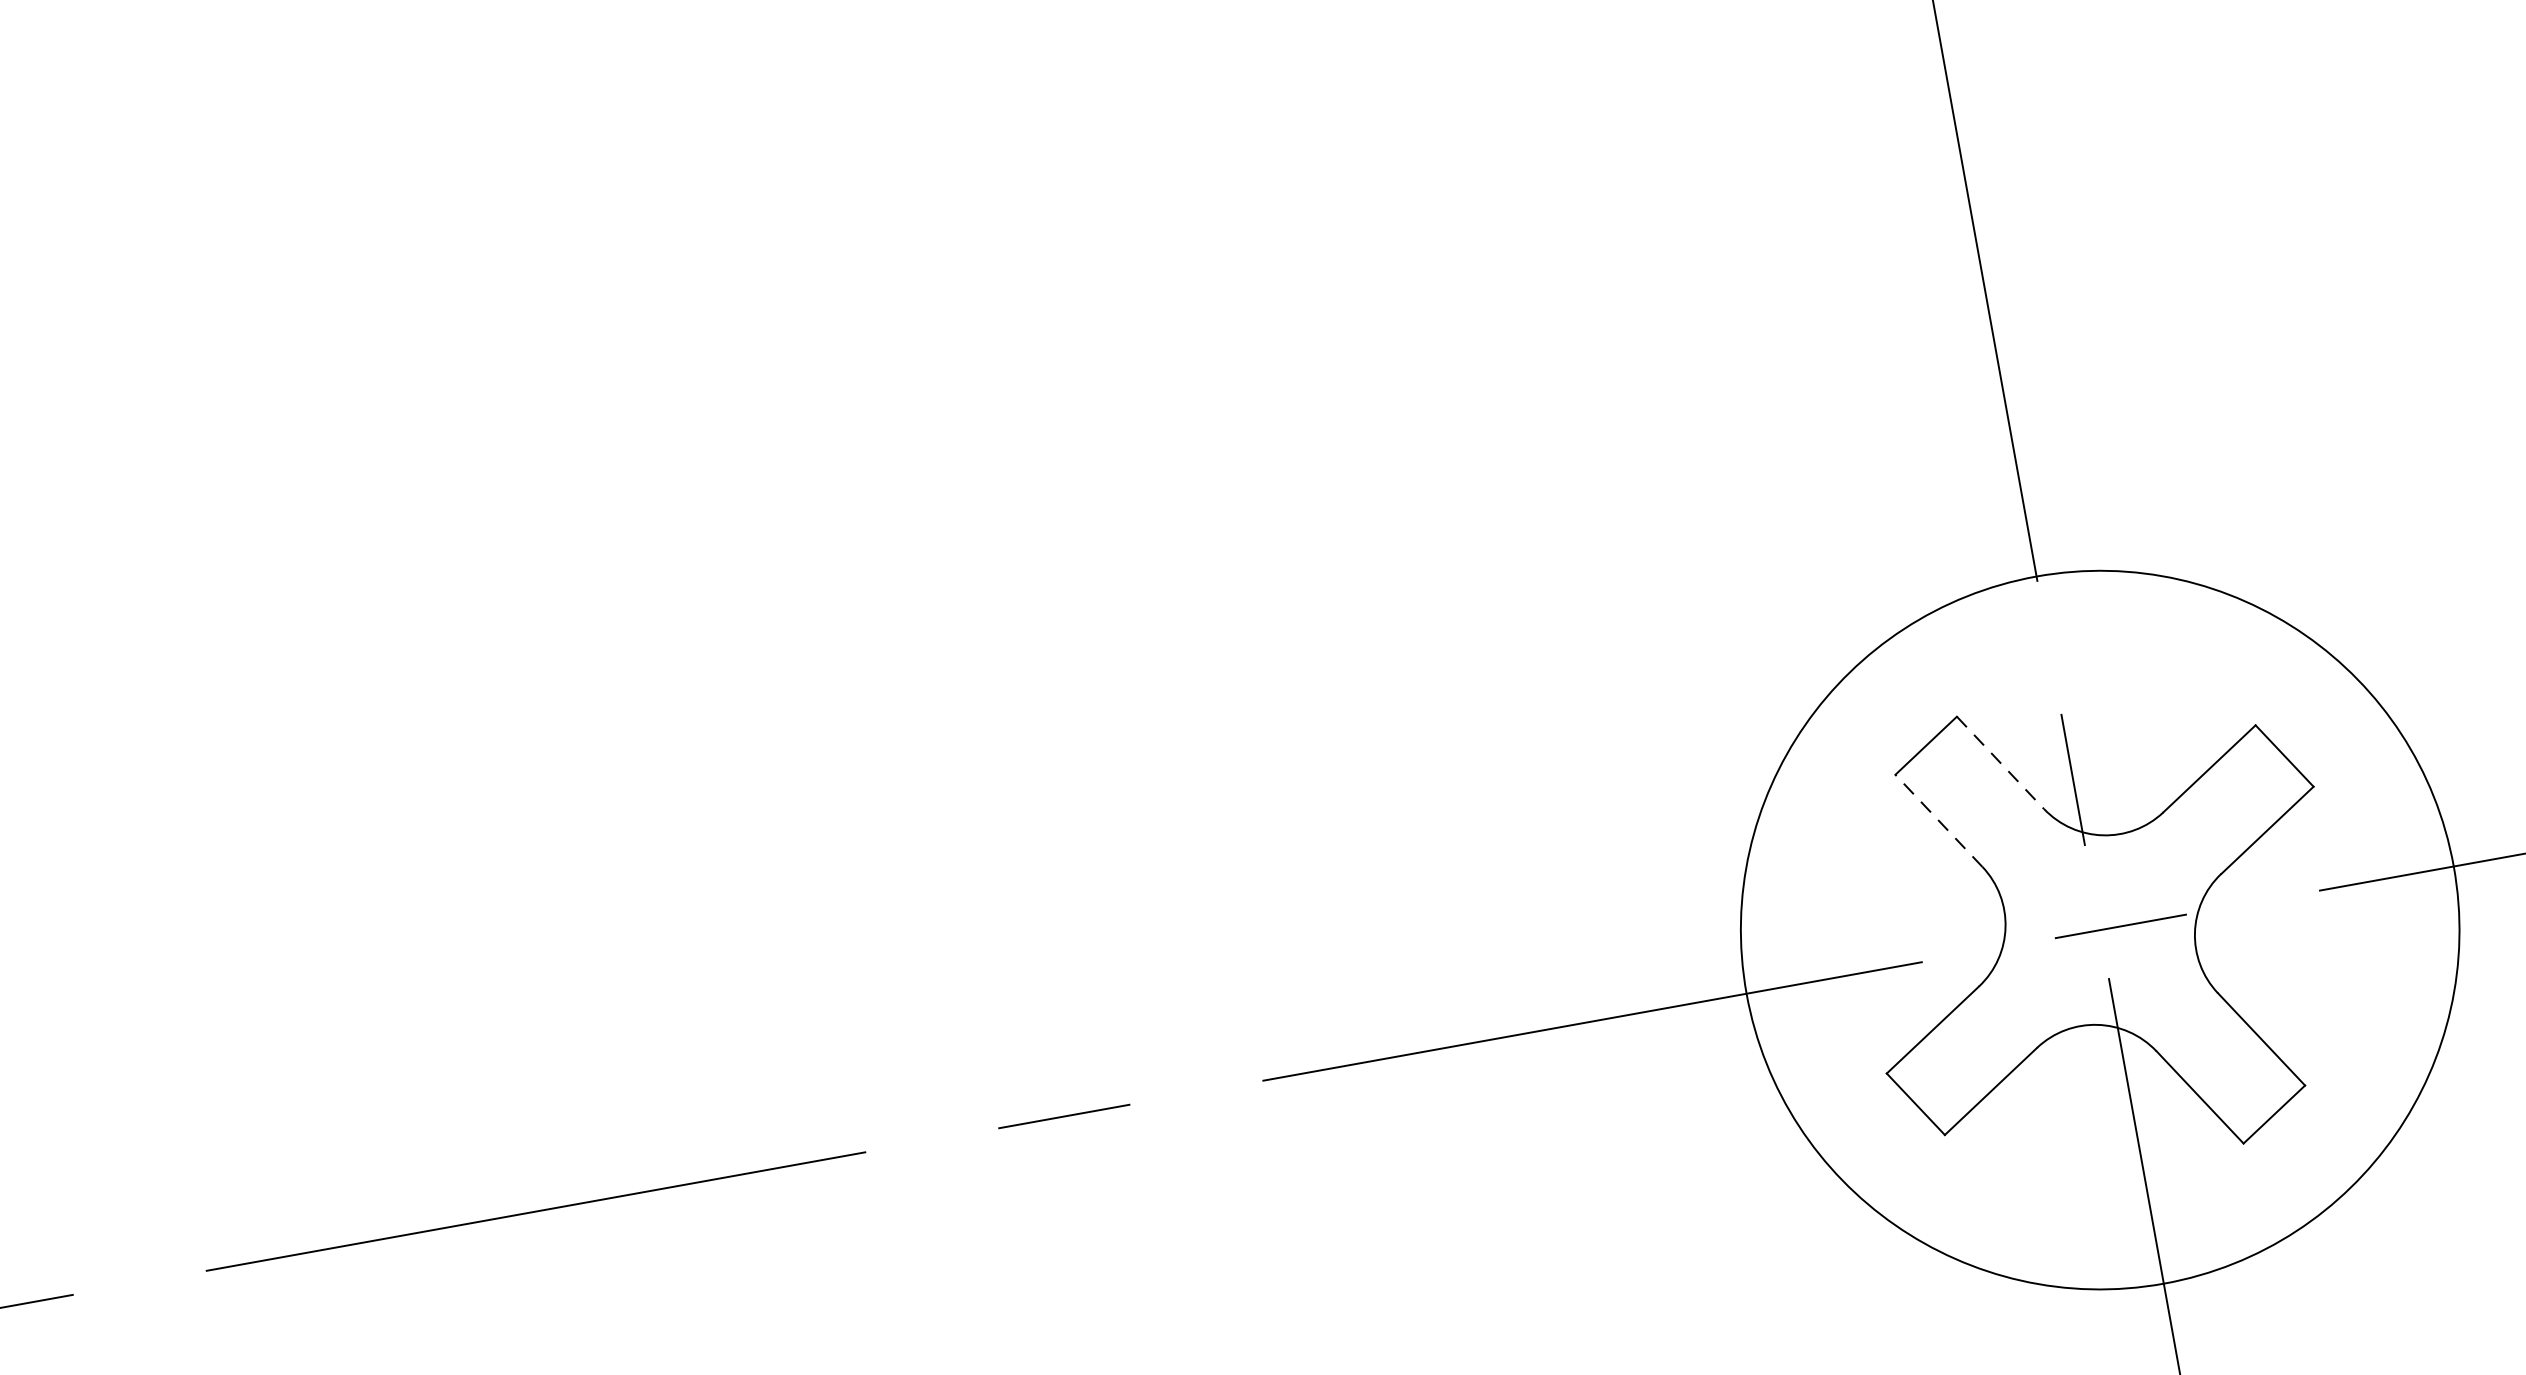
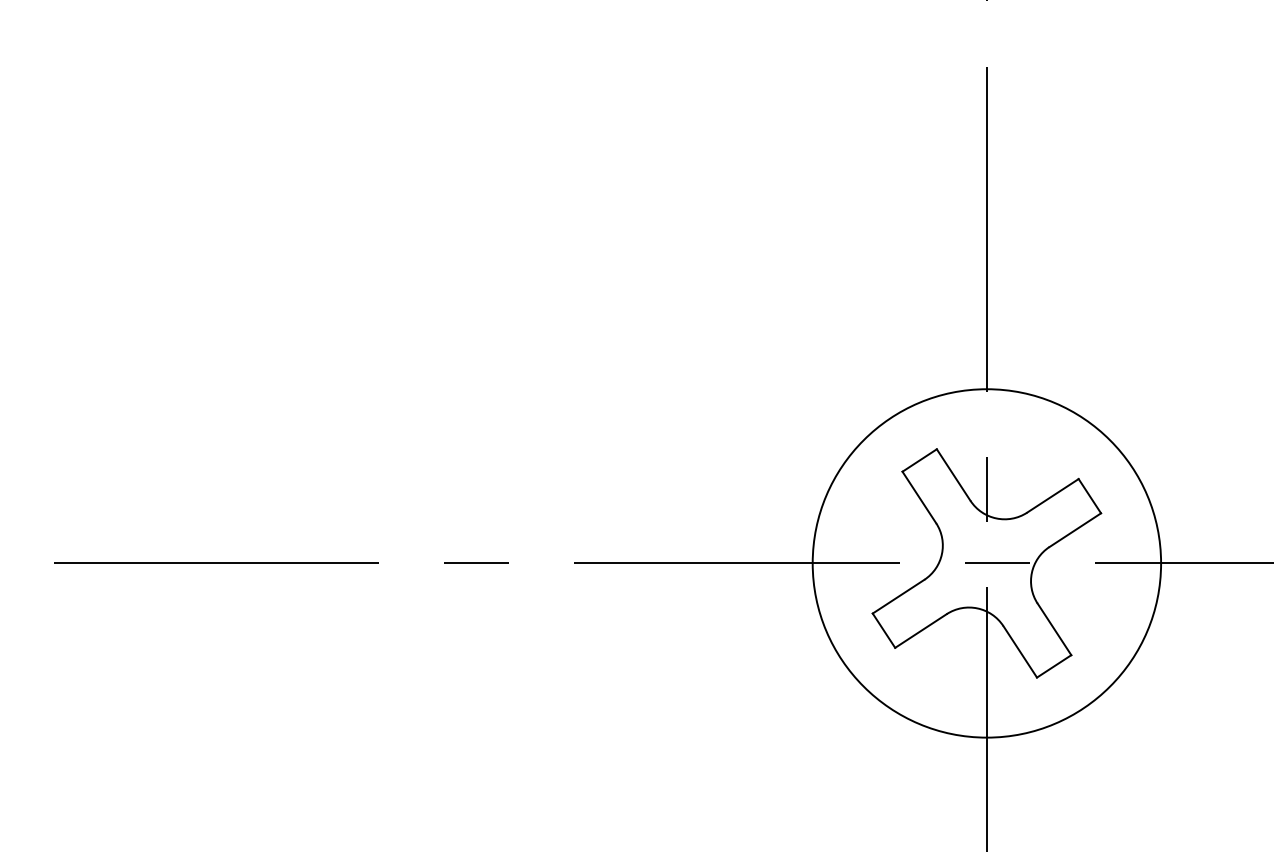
line: (2000, 763) -> (953, 475), dashed -> solid
line: (1939, 820) -> (919, 497), dashed -> solid

